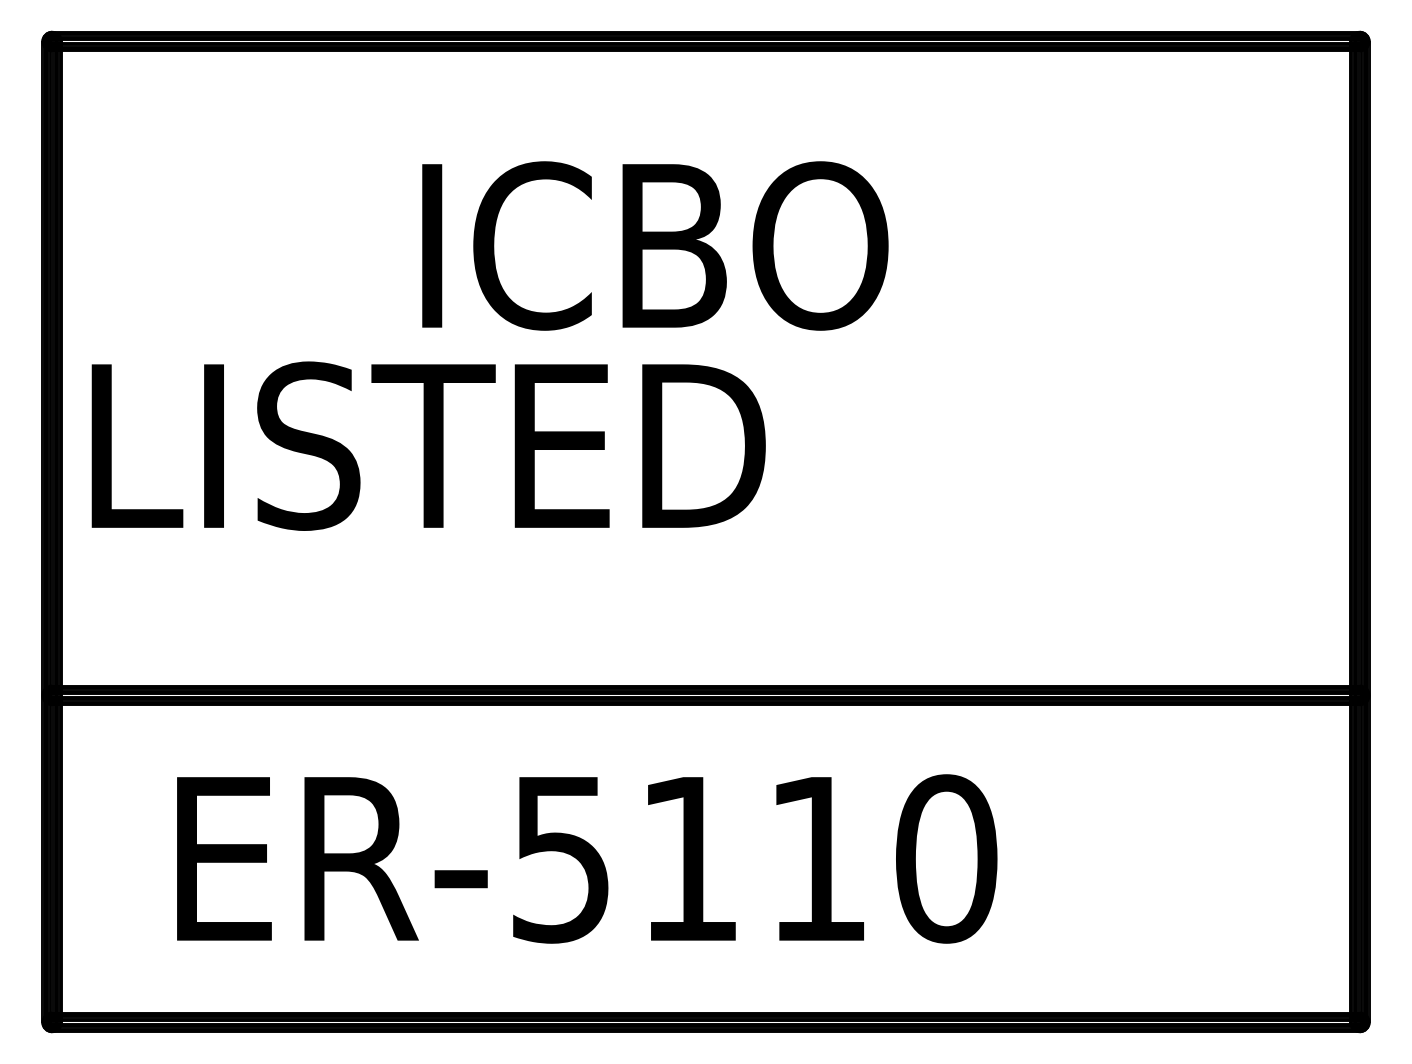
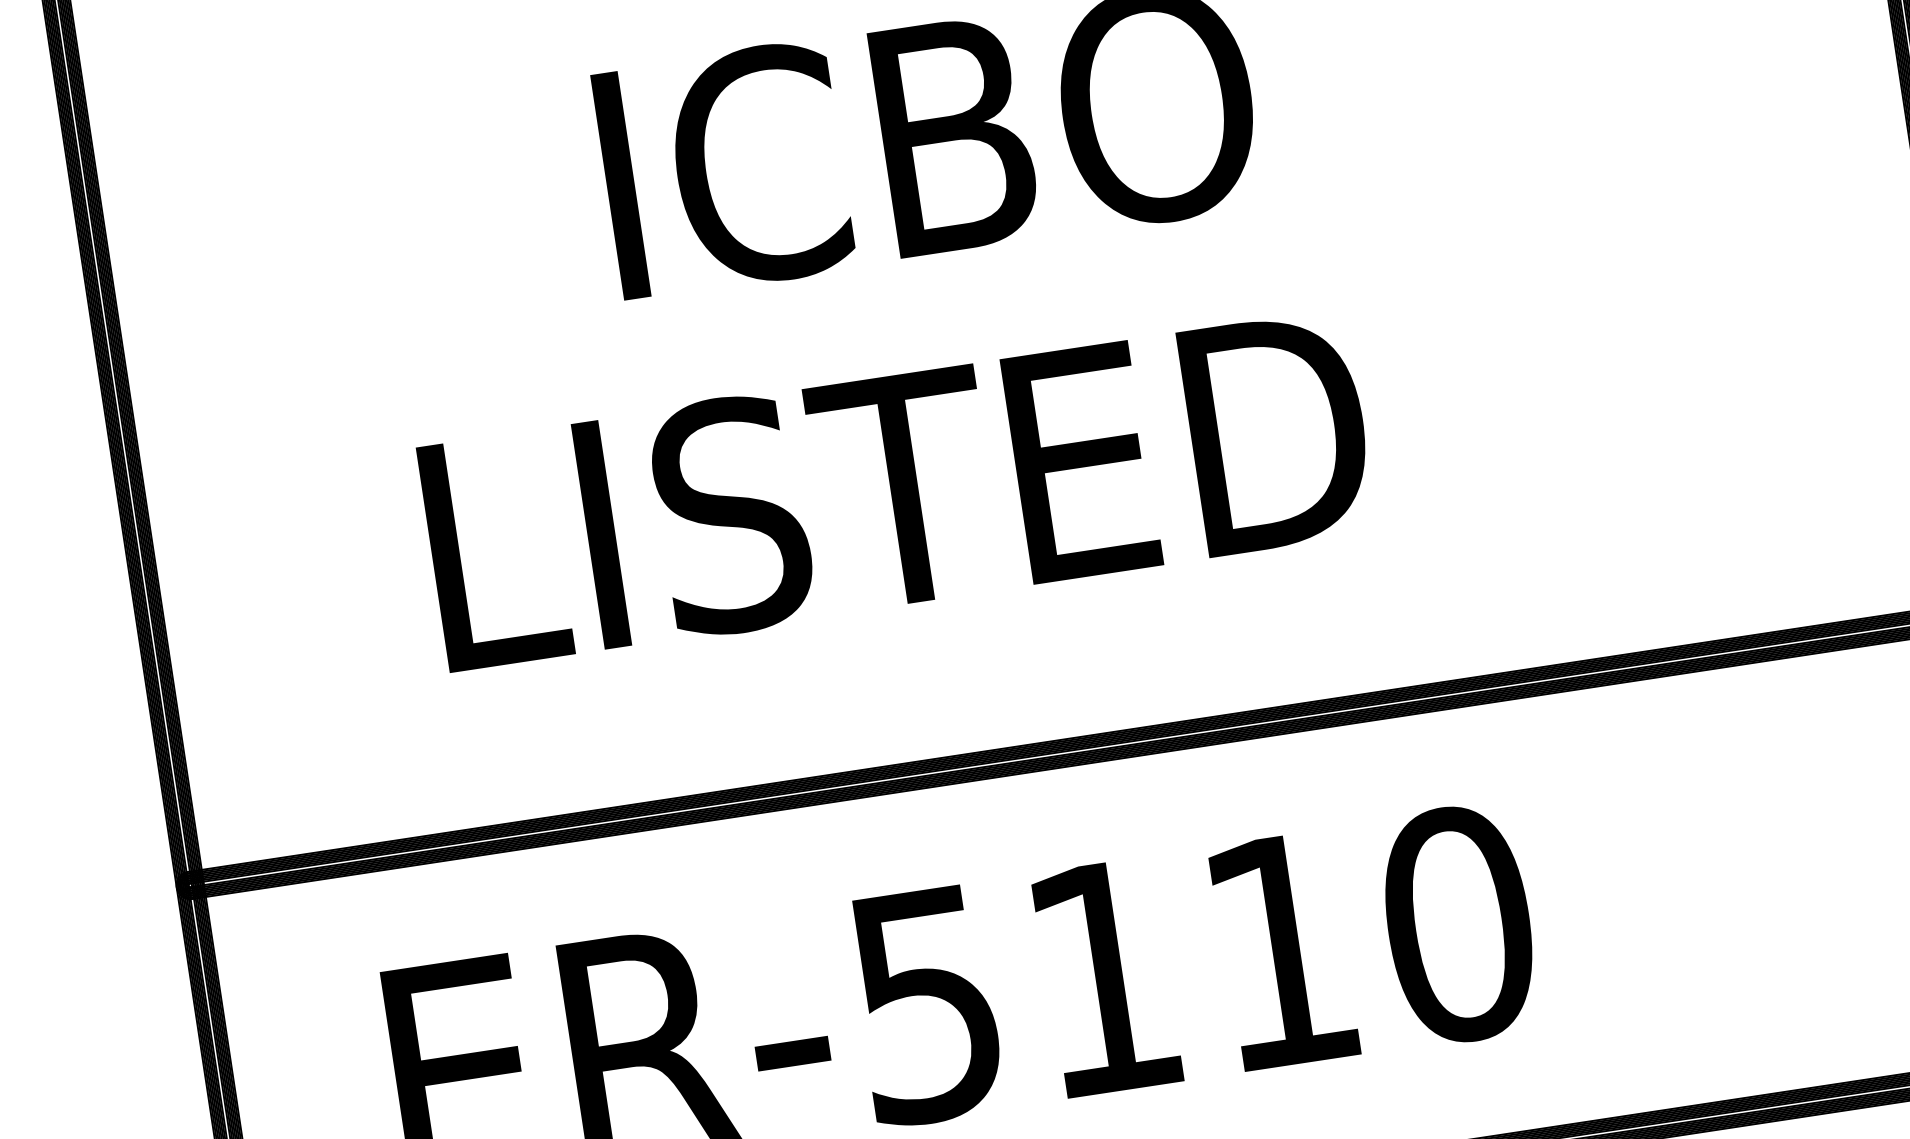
text: (428, 445) -> (897, 489), moved

